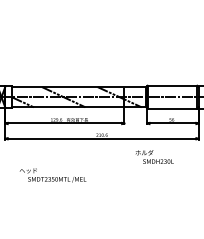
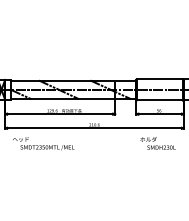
text: (154, 156) -> (157, 142), moved
text: (52, 175) -> (43, 143), moved

